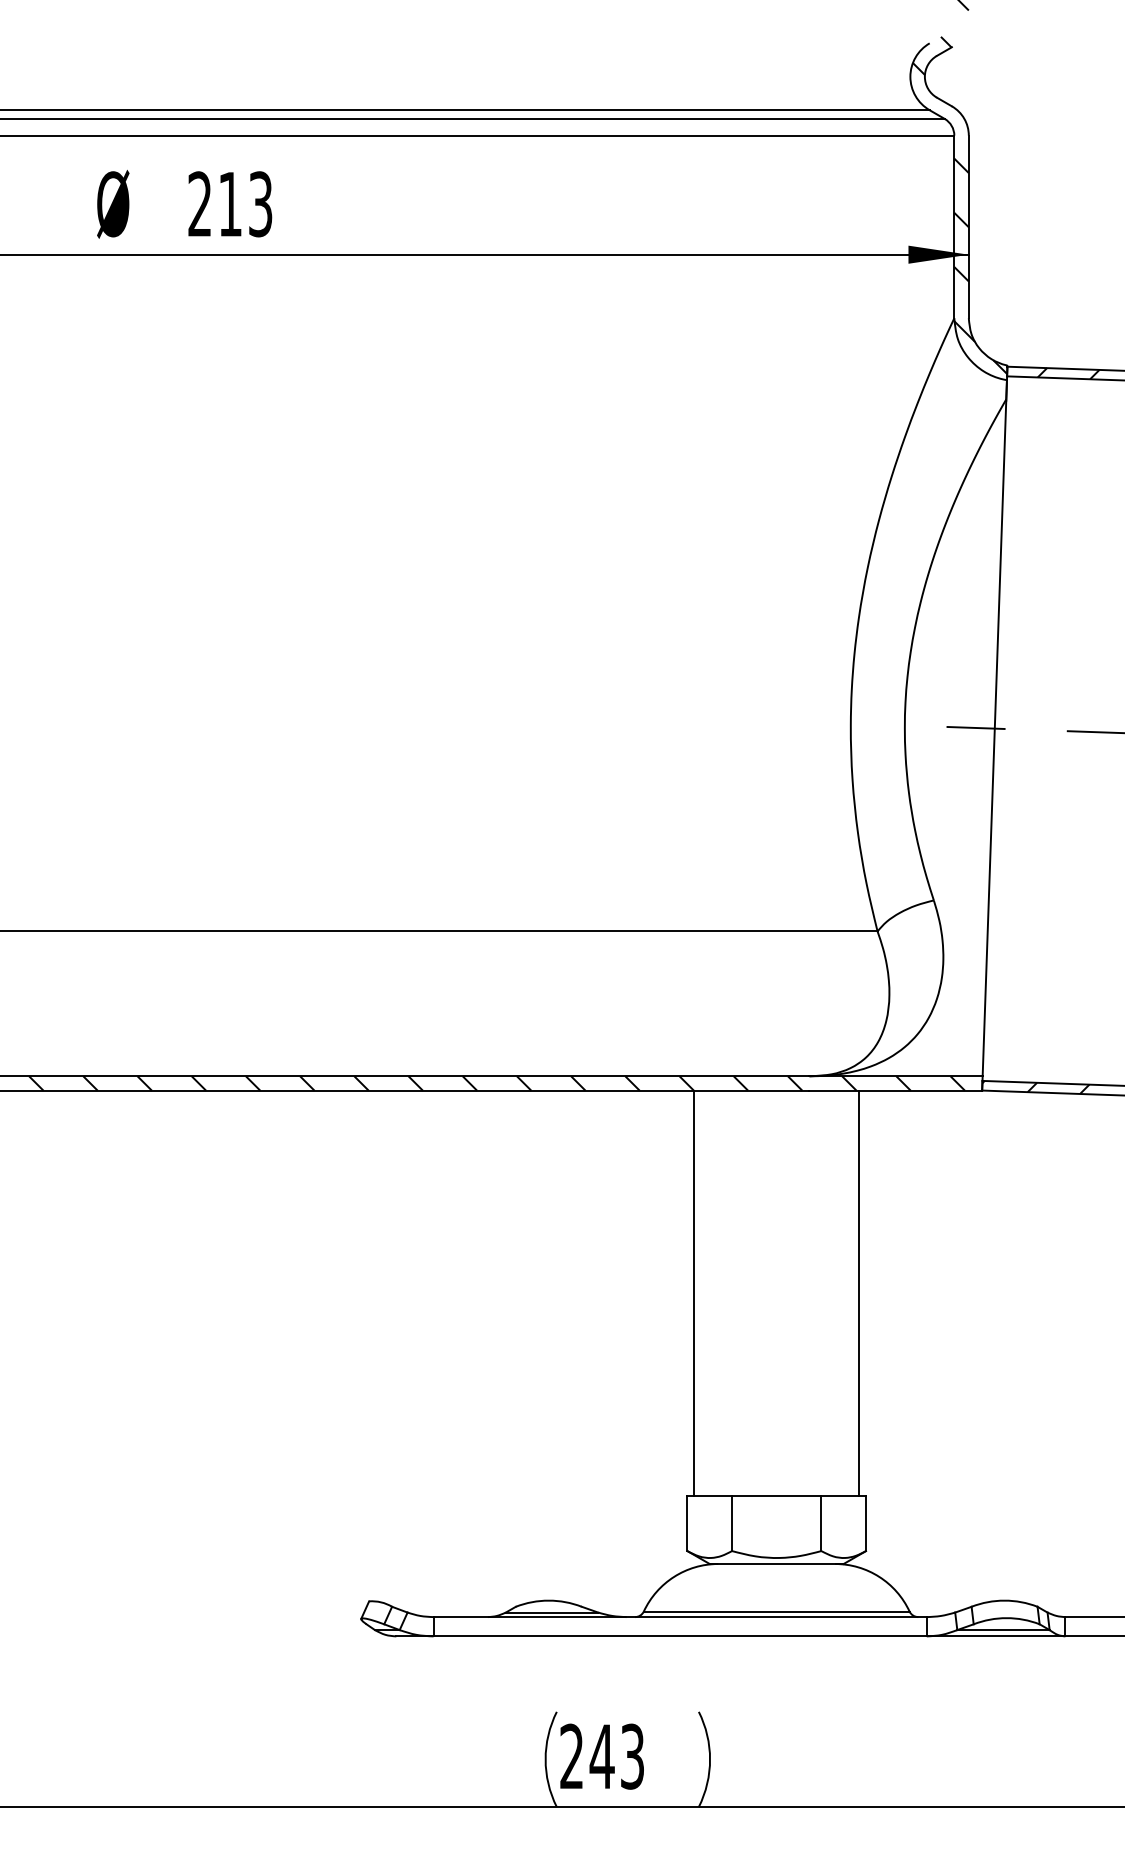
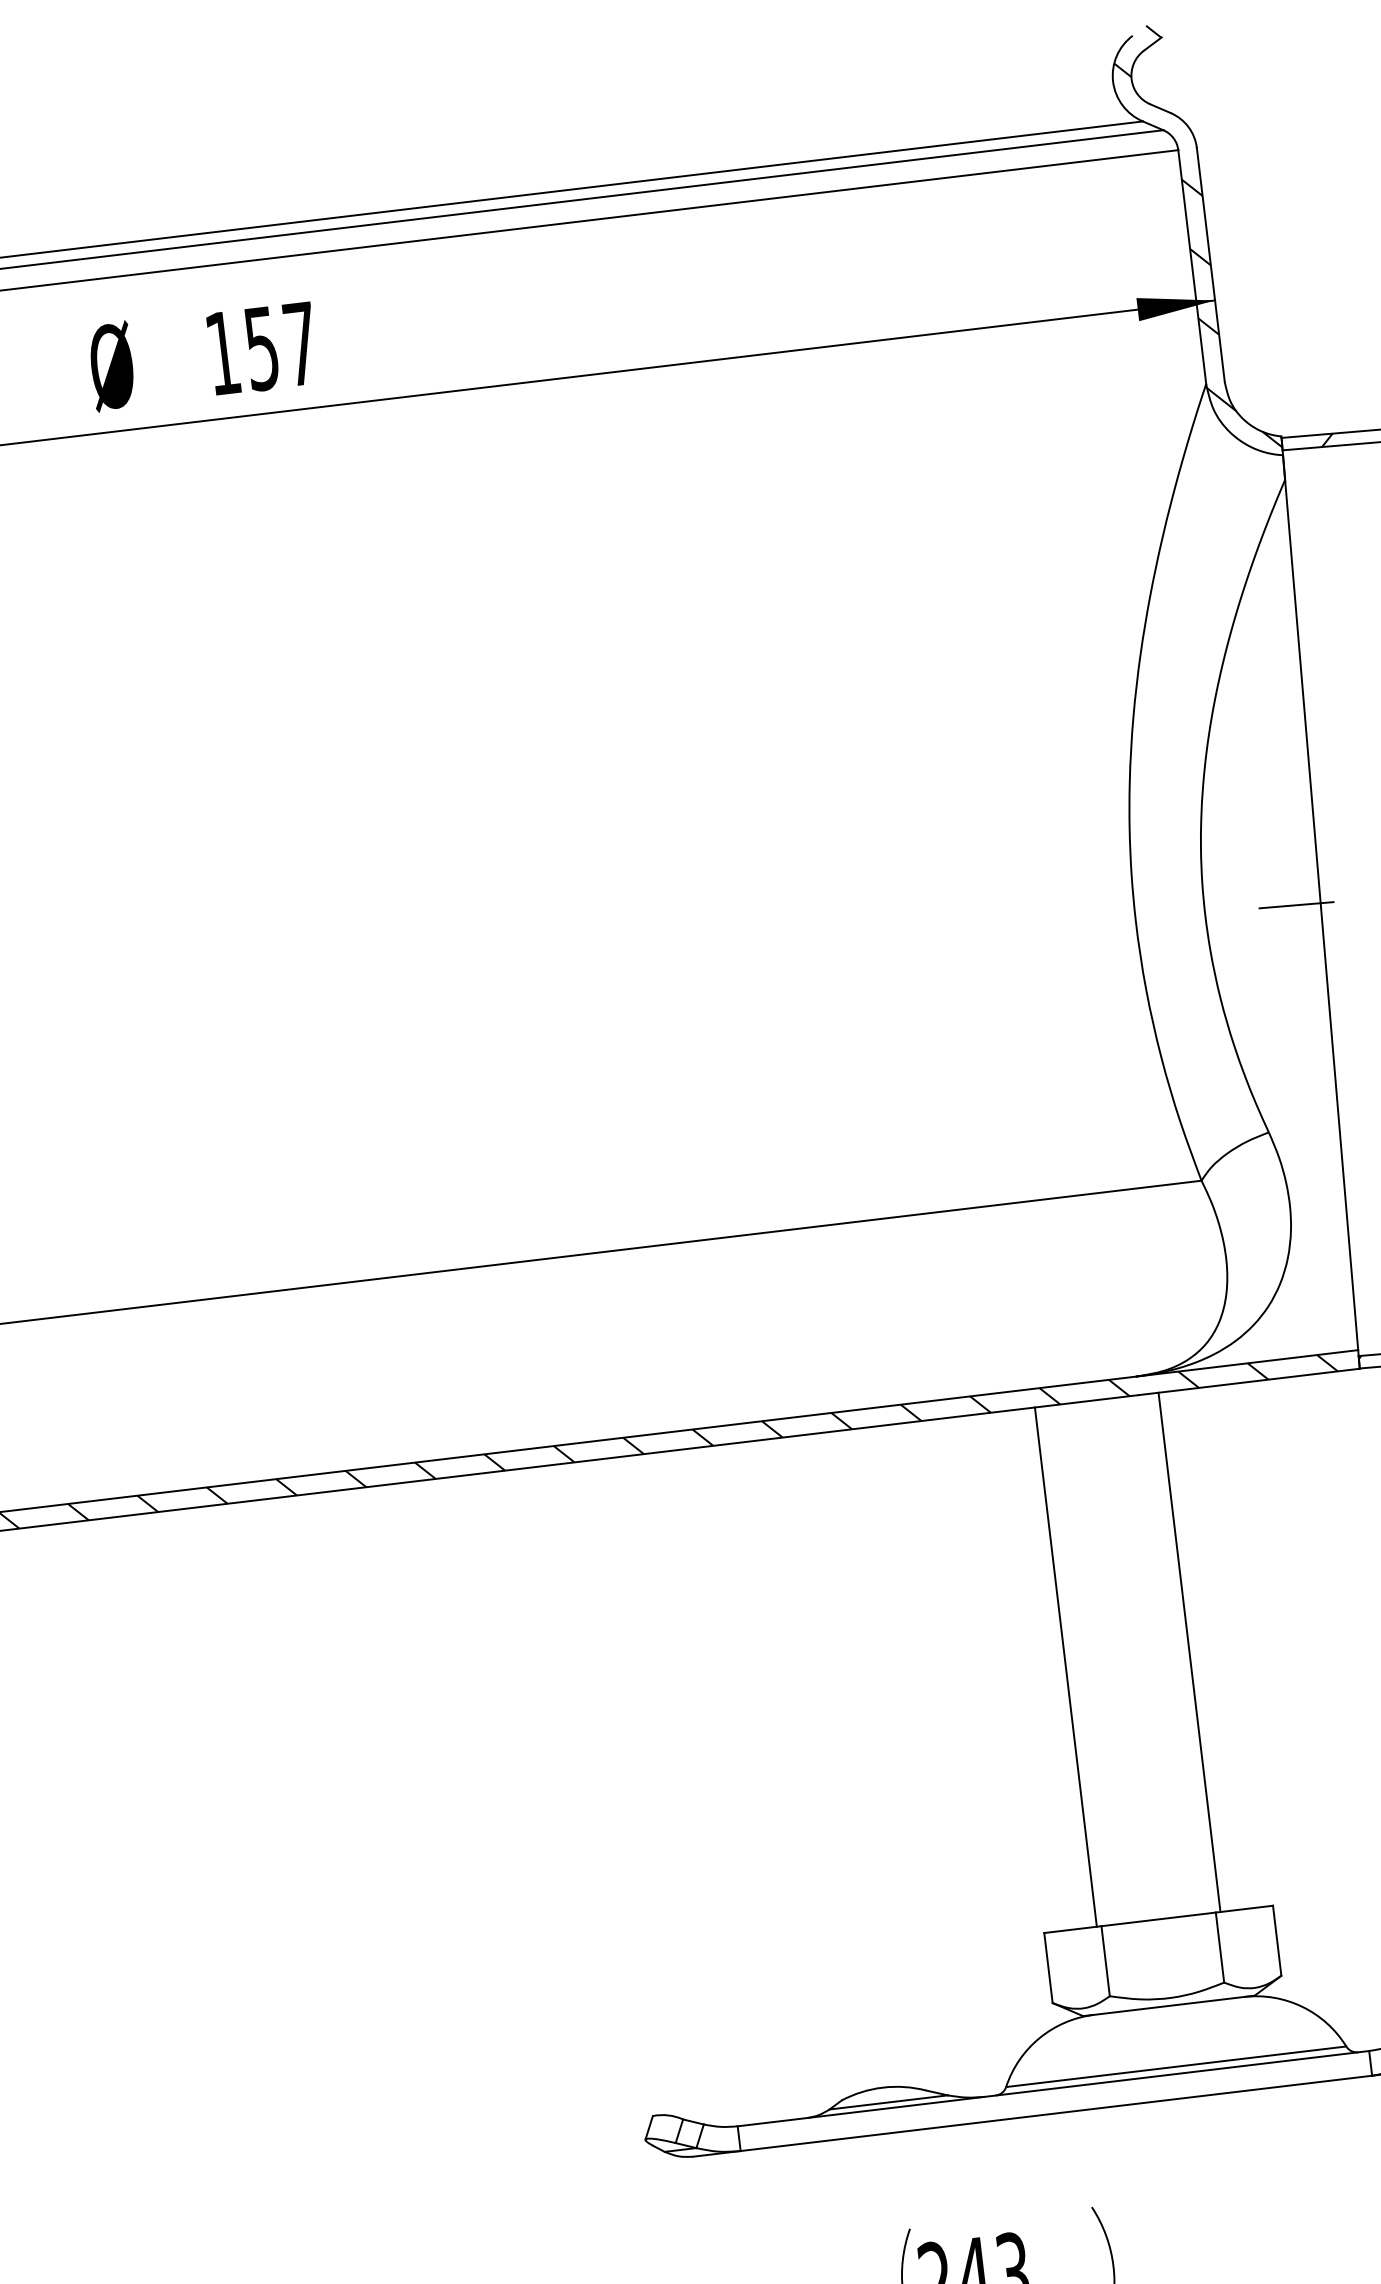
text: (230, 204) -> (262, 348), 213 -> 157
line: (694, 1293) -> (1065, 1667), moved
line: (859, 1293) -> (1190, 1652), moved

